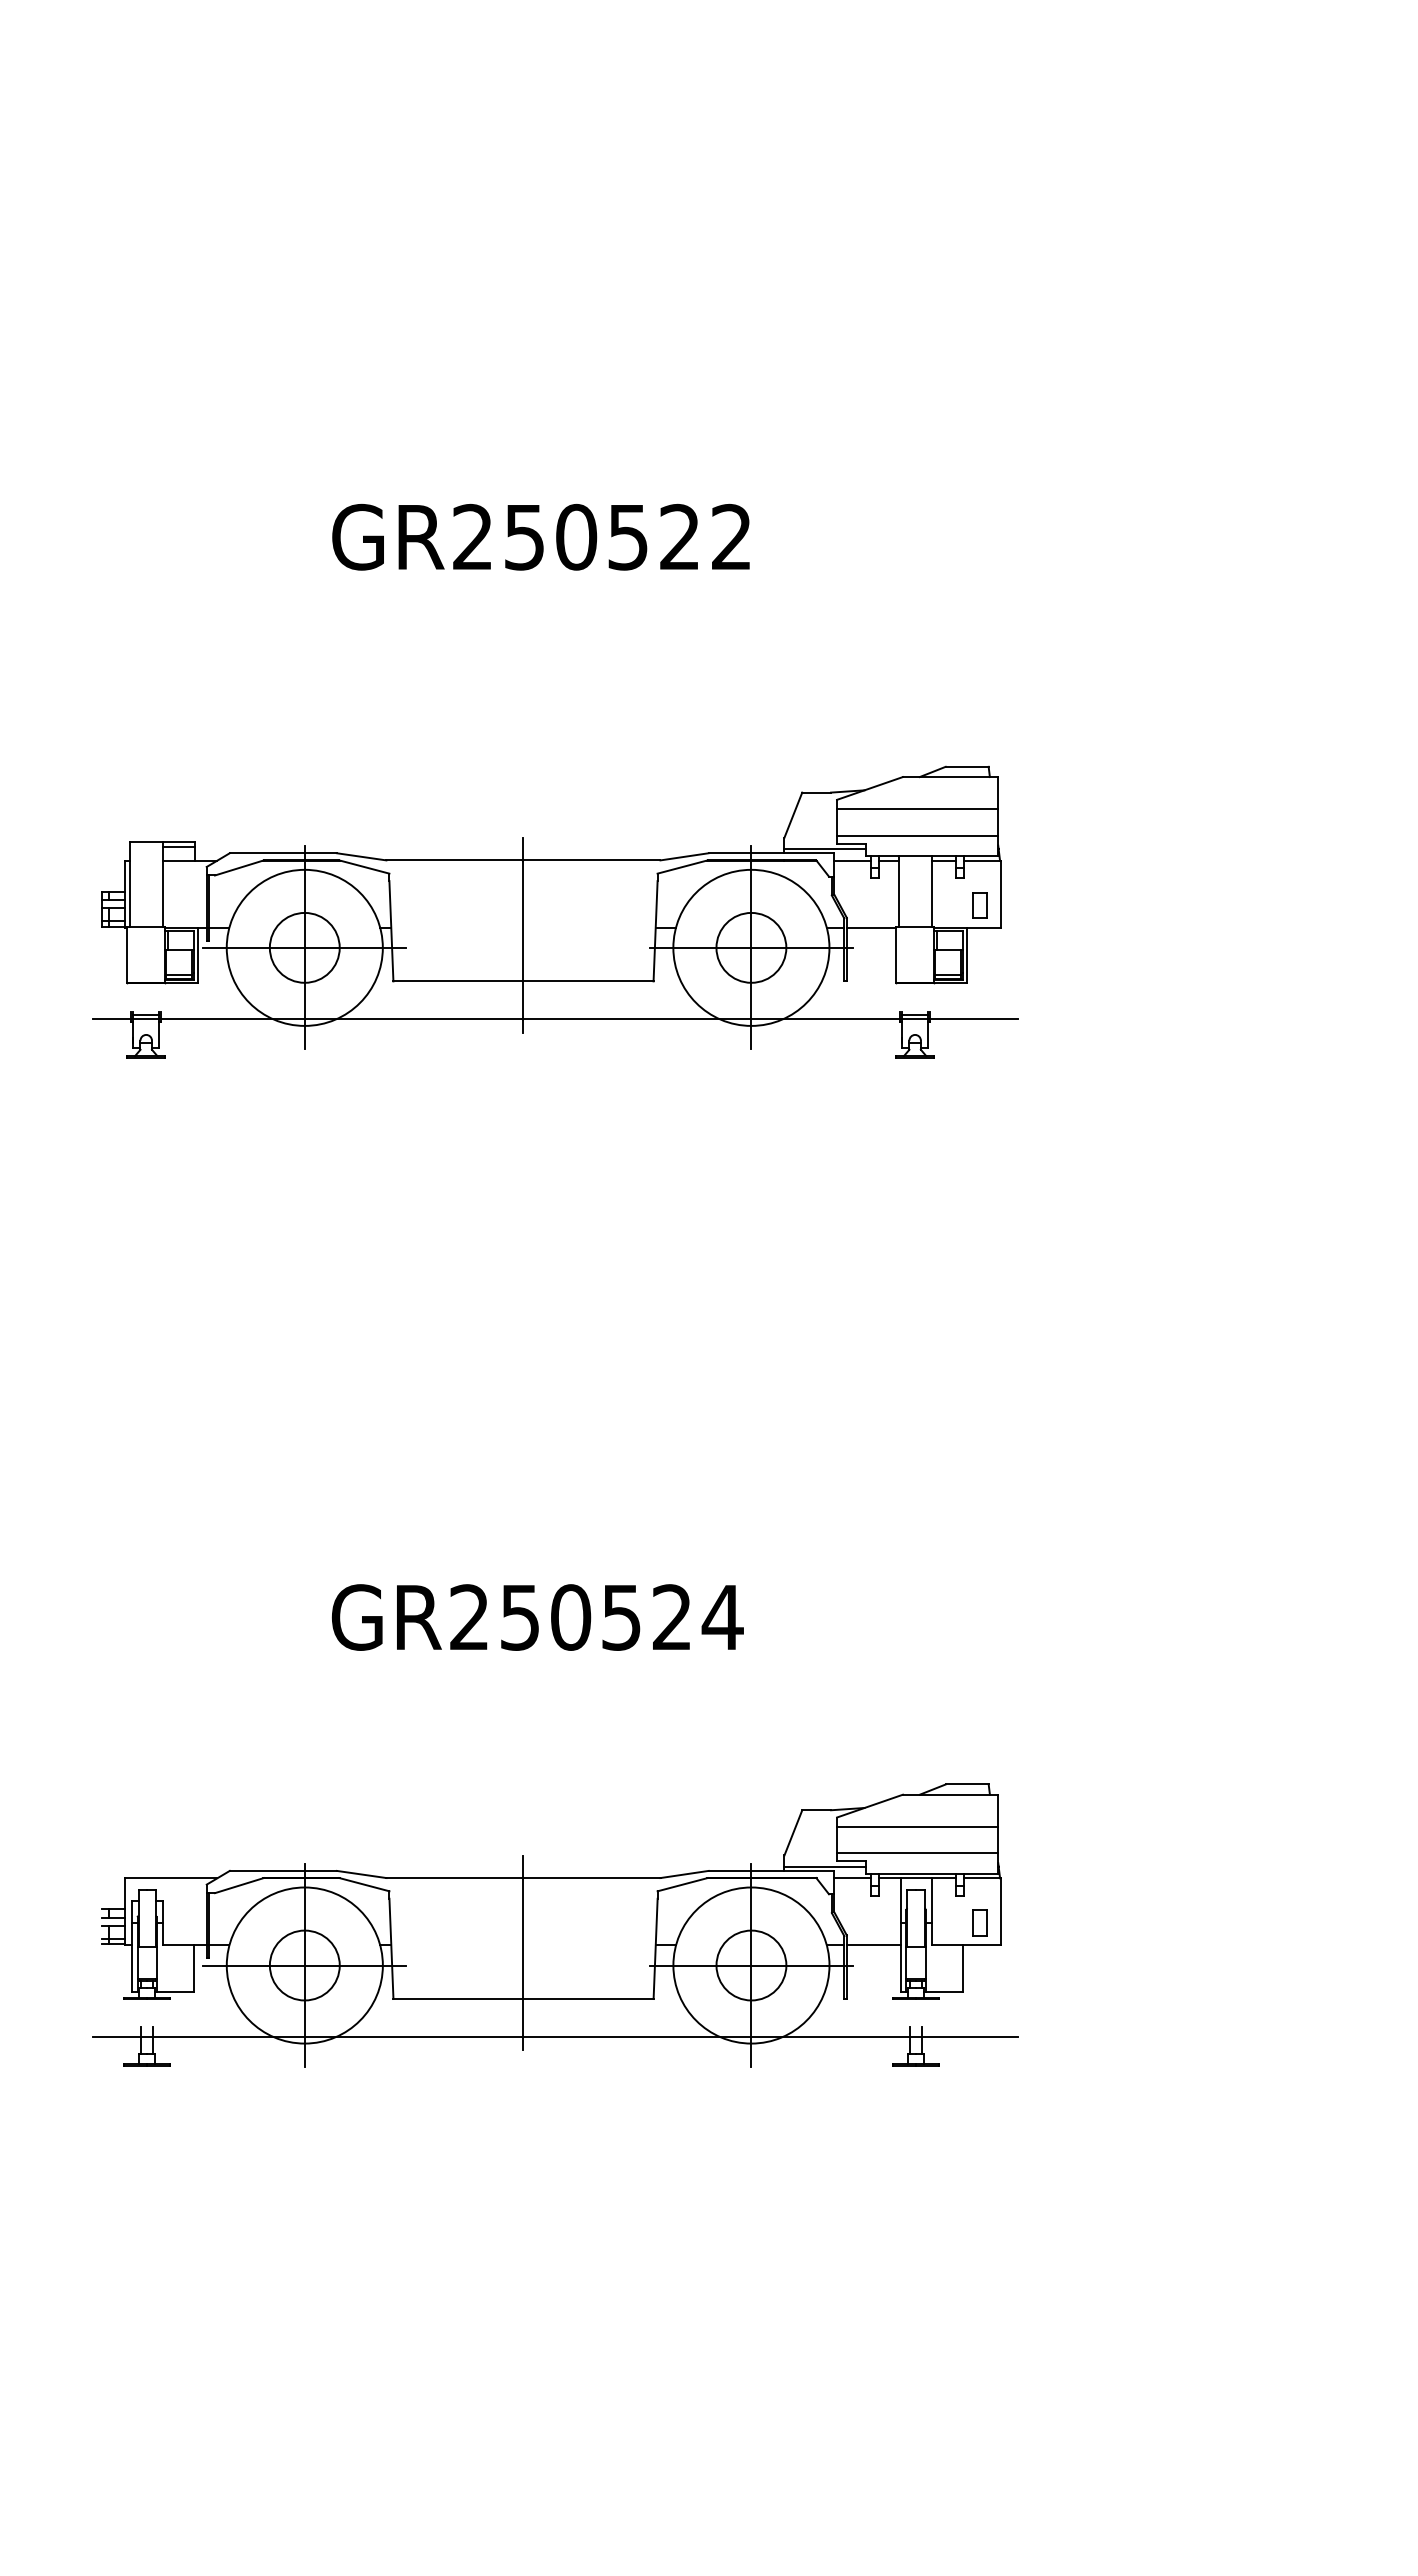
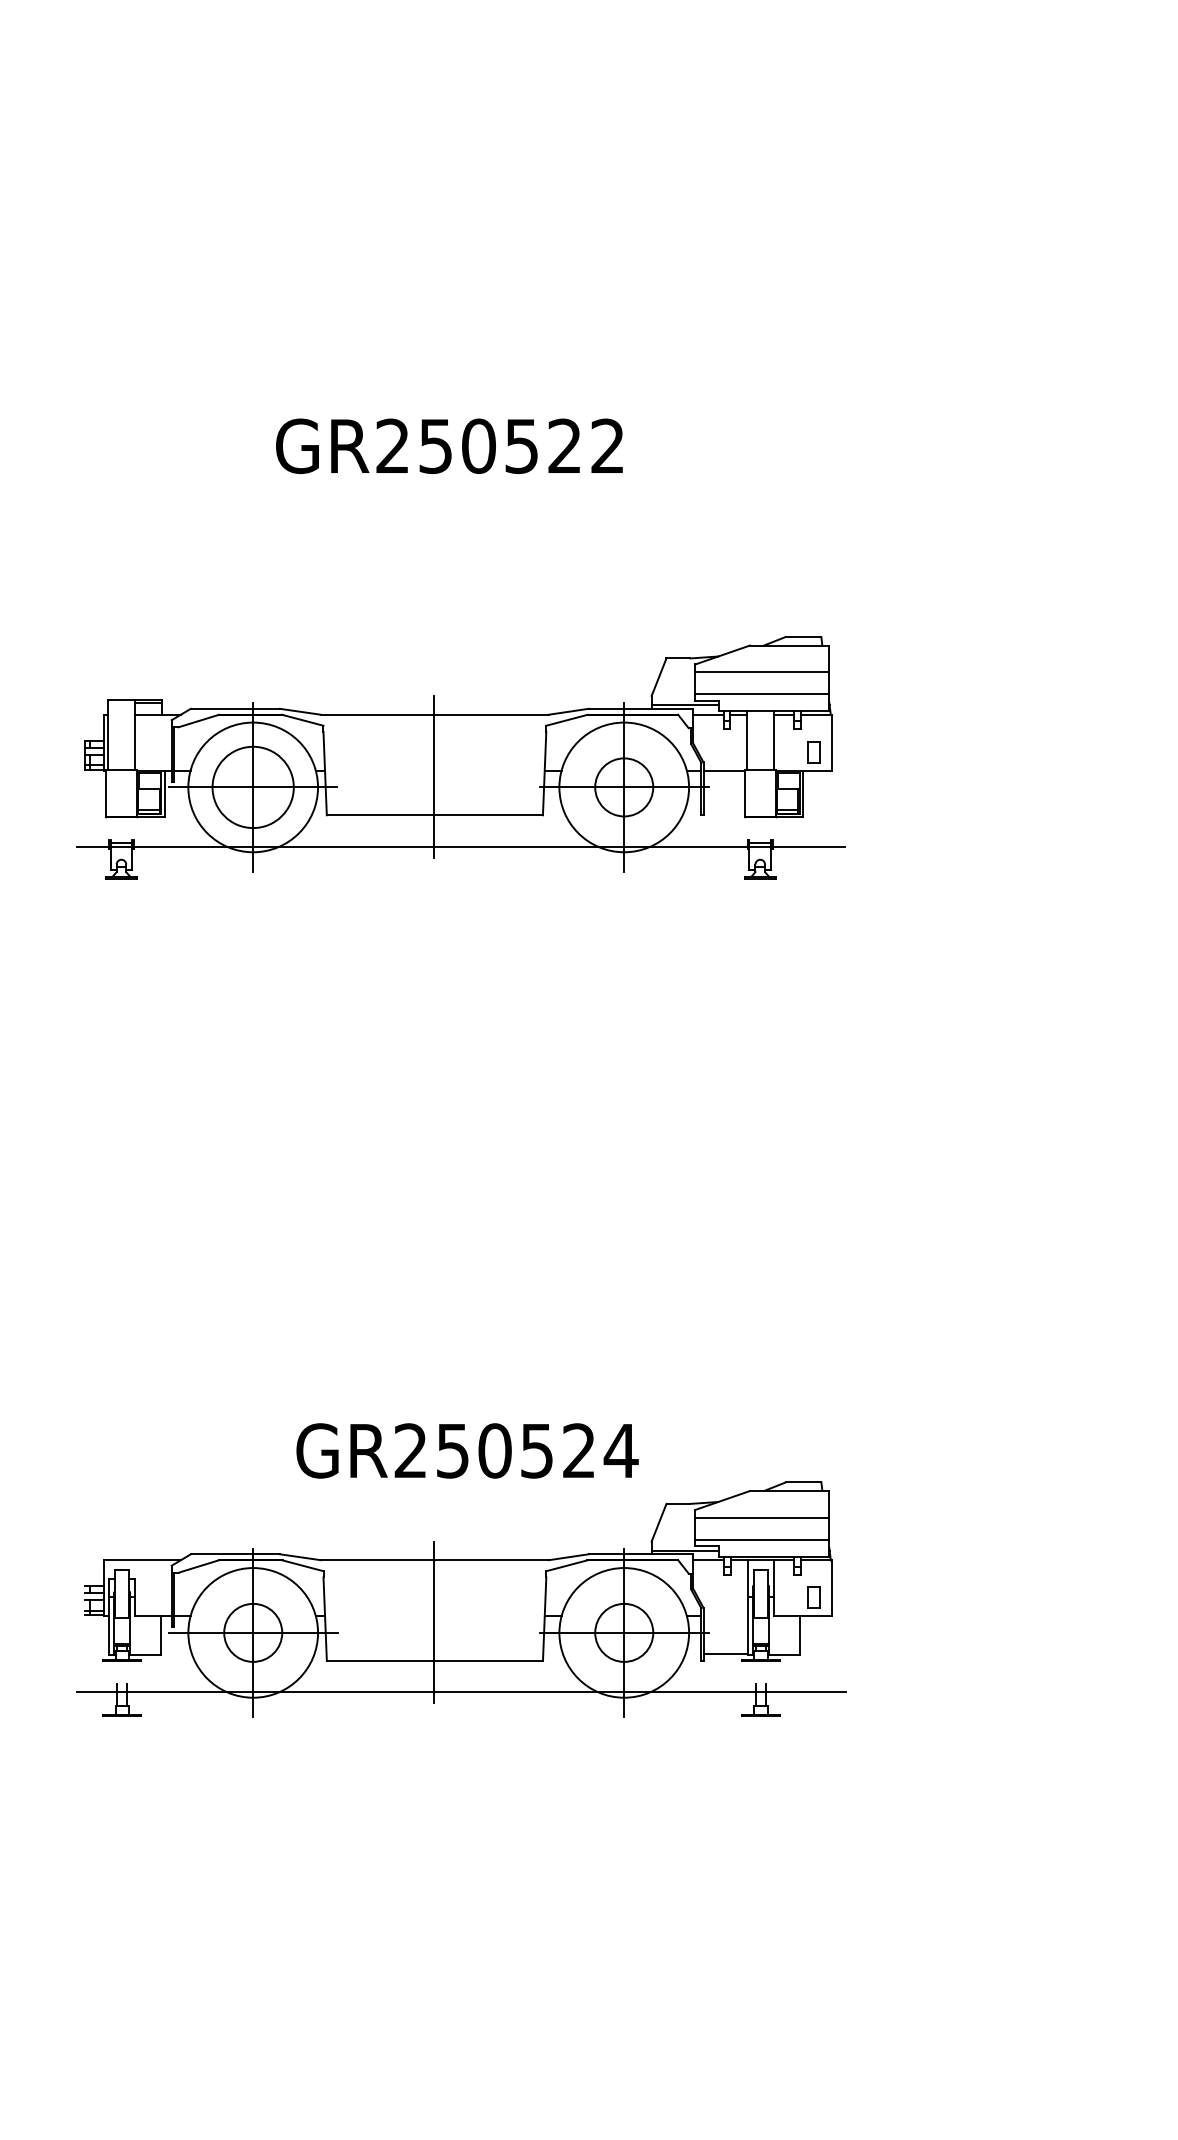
circle: (304, 947) -> (252, 787), size x1.4
text: (537, 1617) -> (467, 1450), moved
line: (873, 1945) -> (725, 1653), moved

